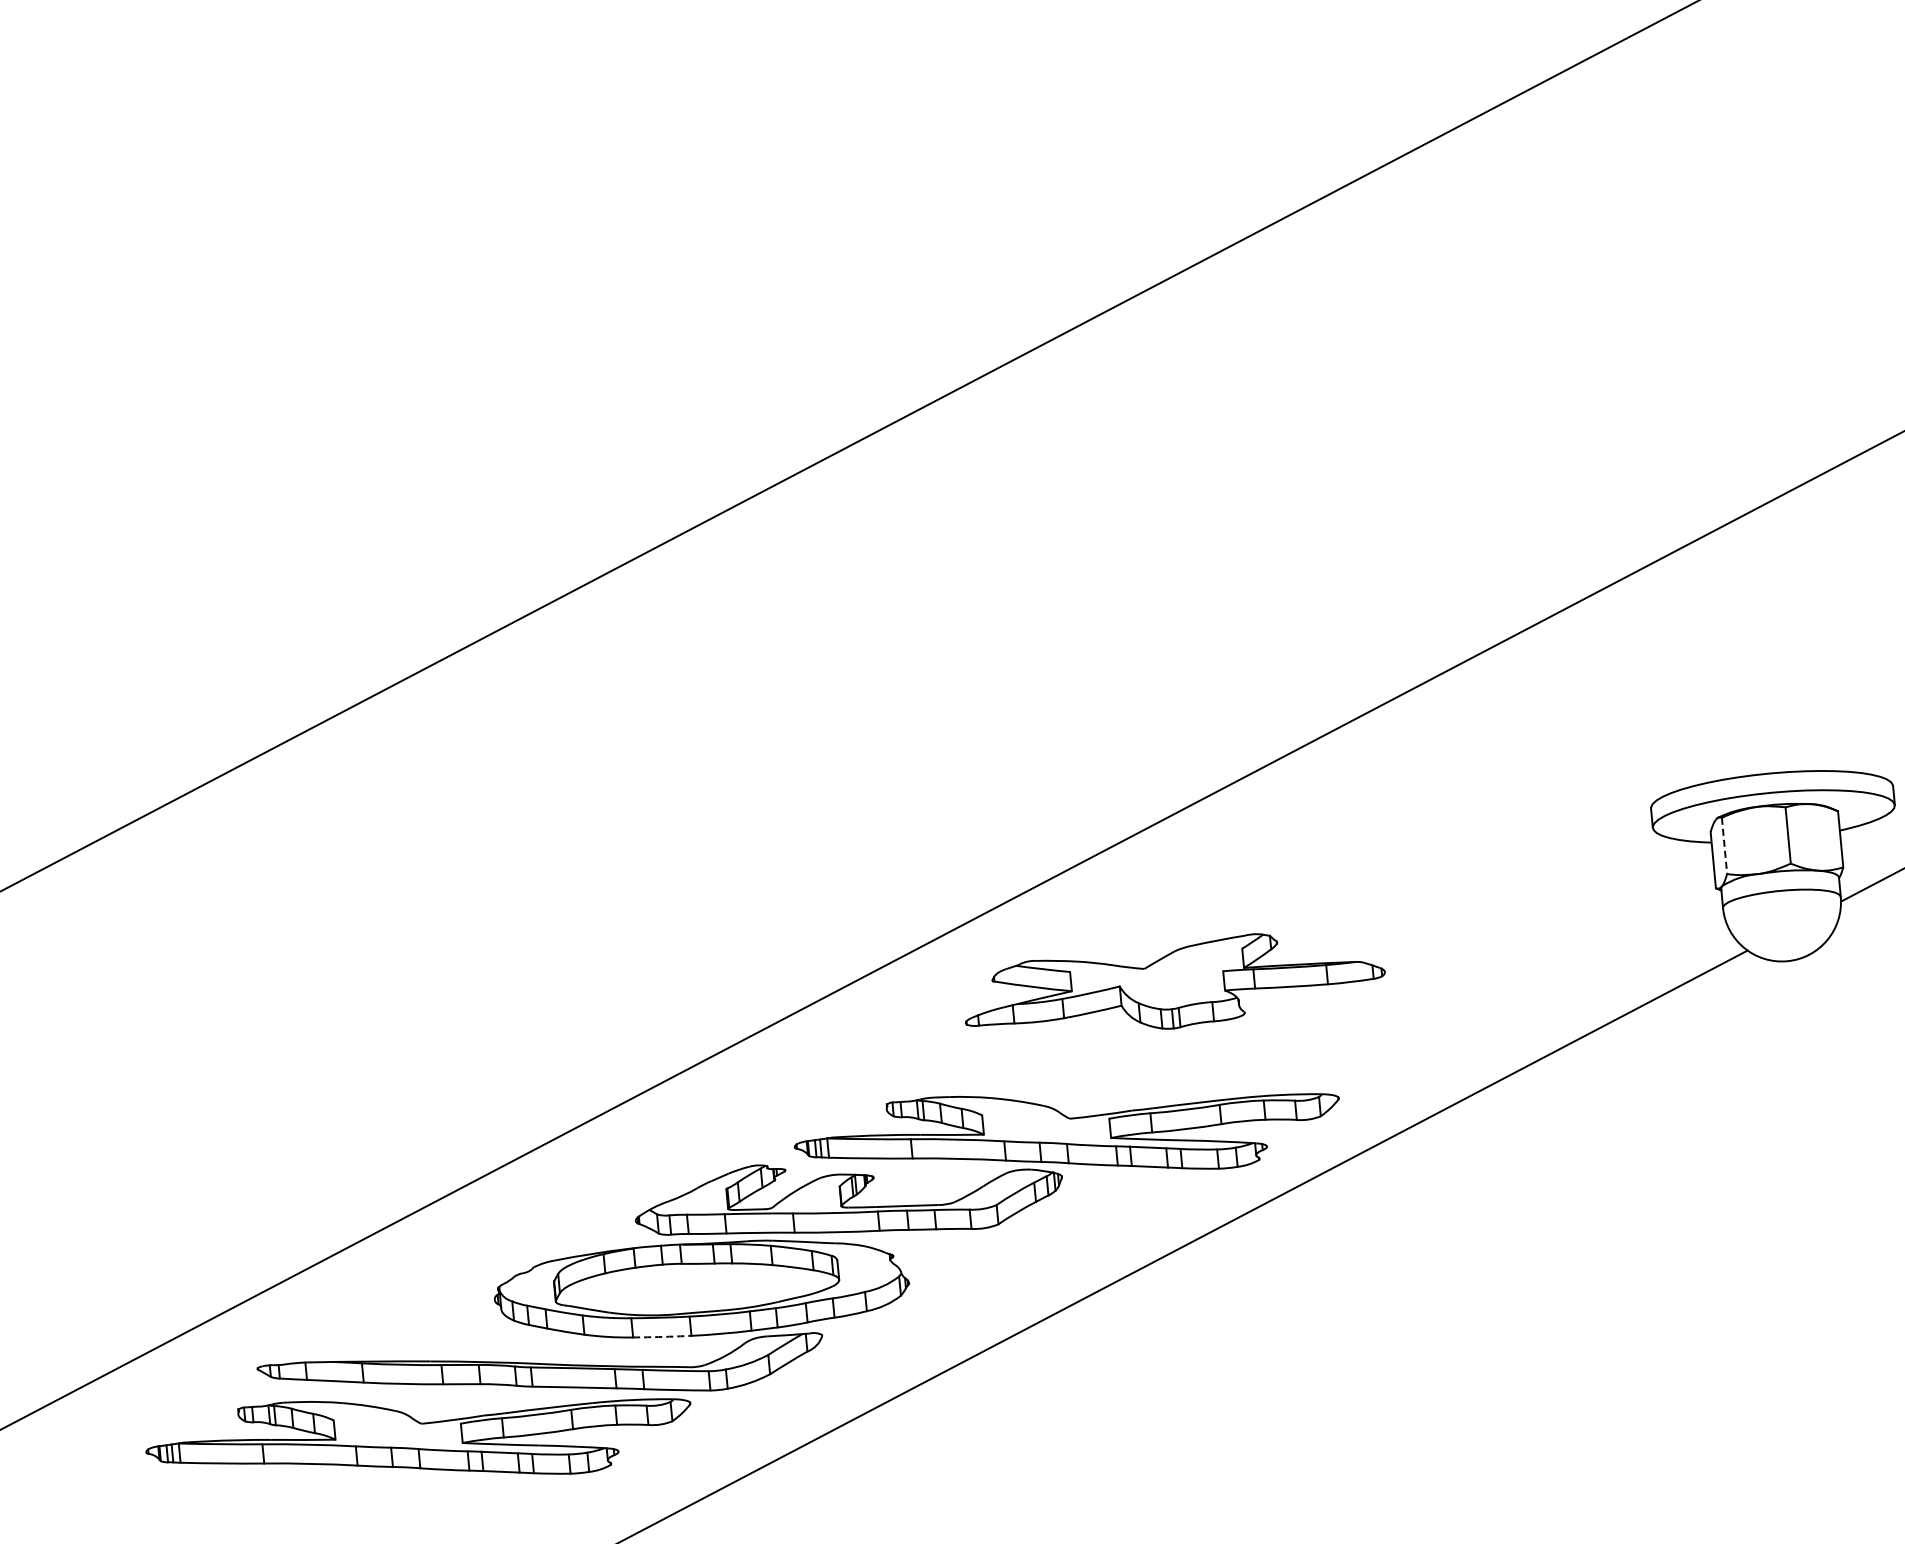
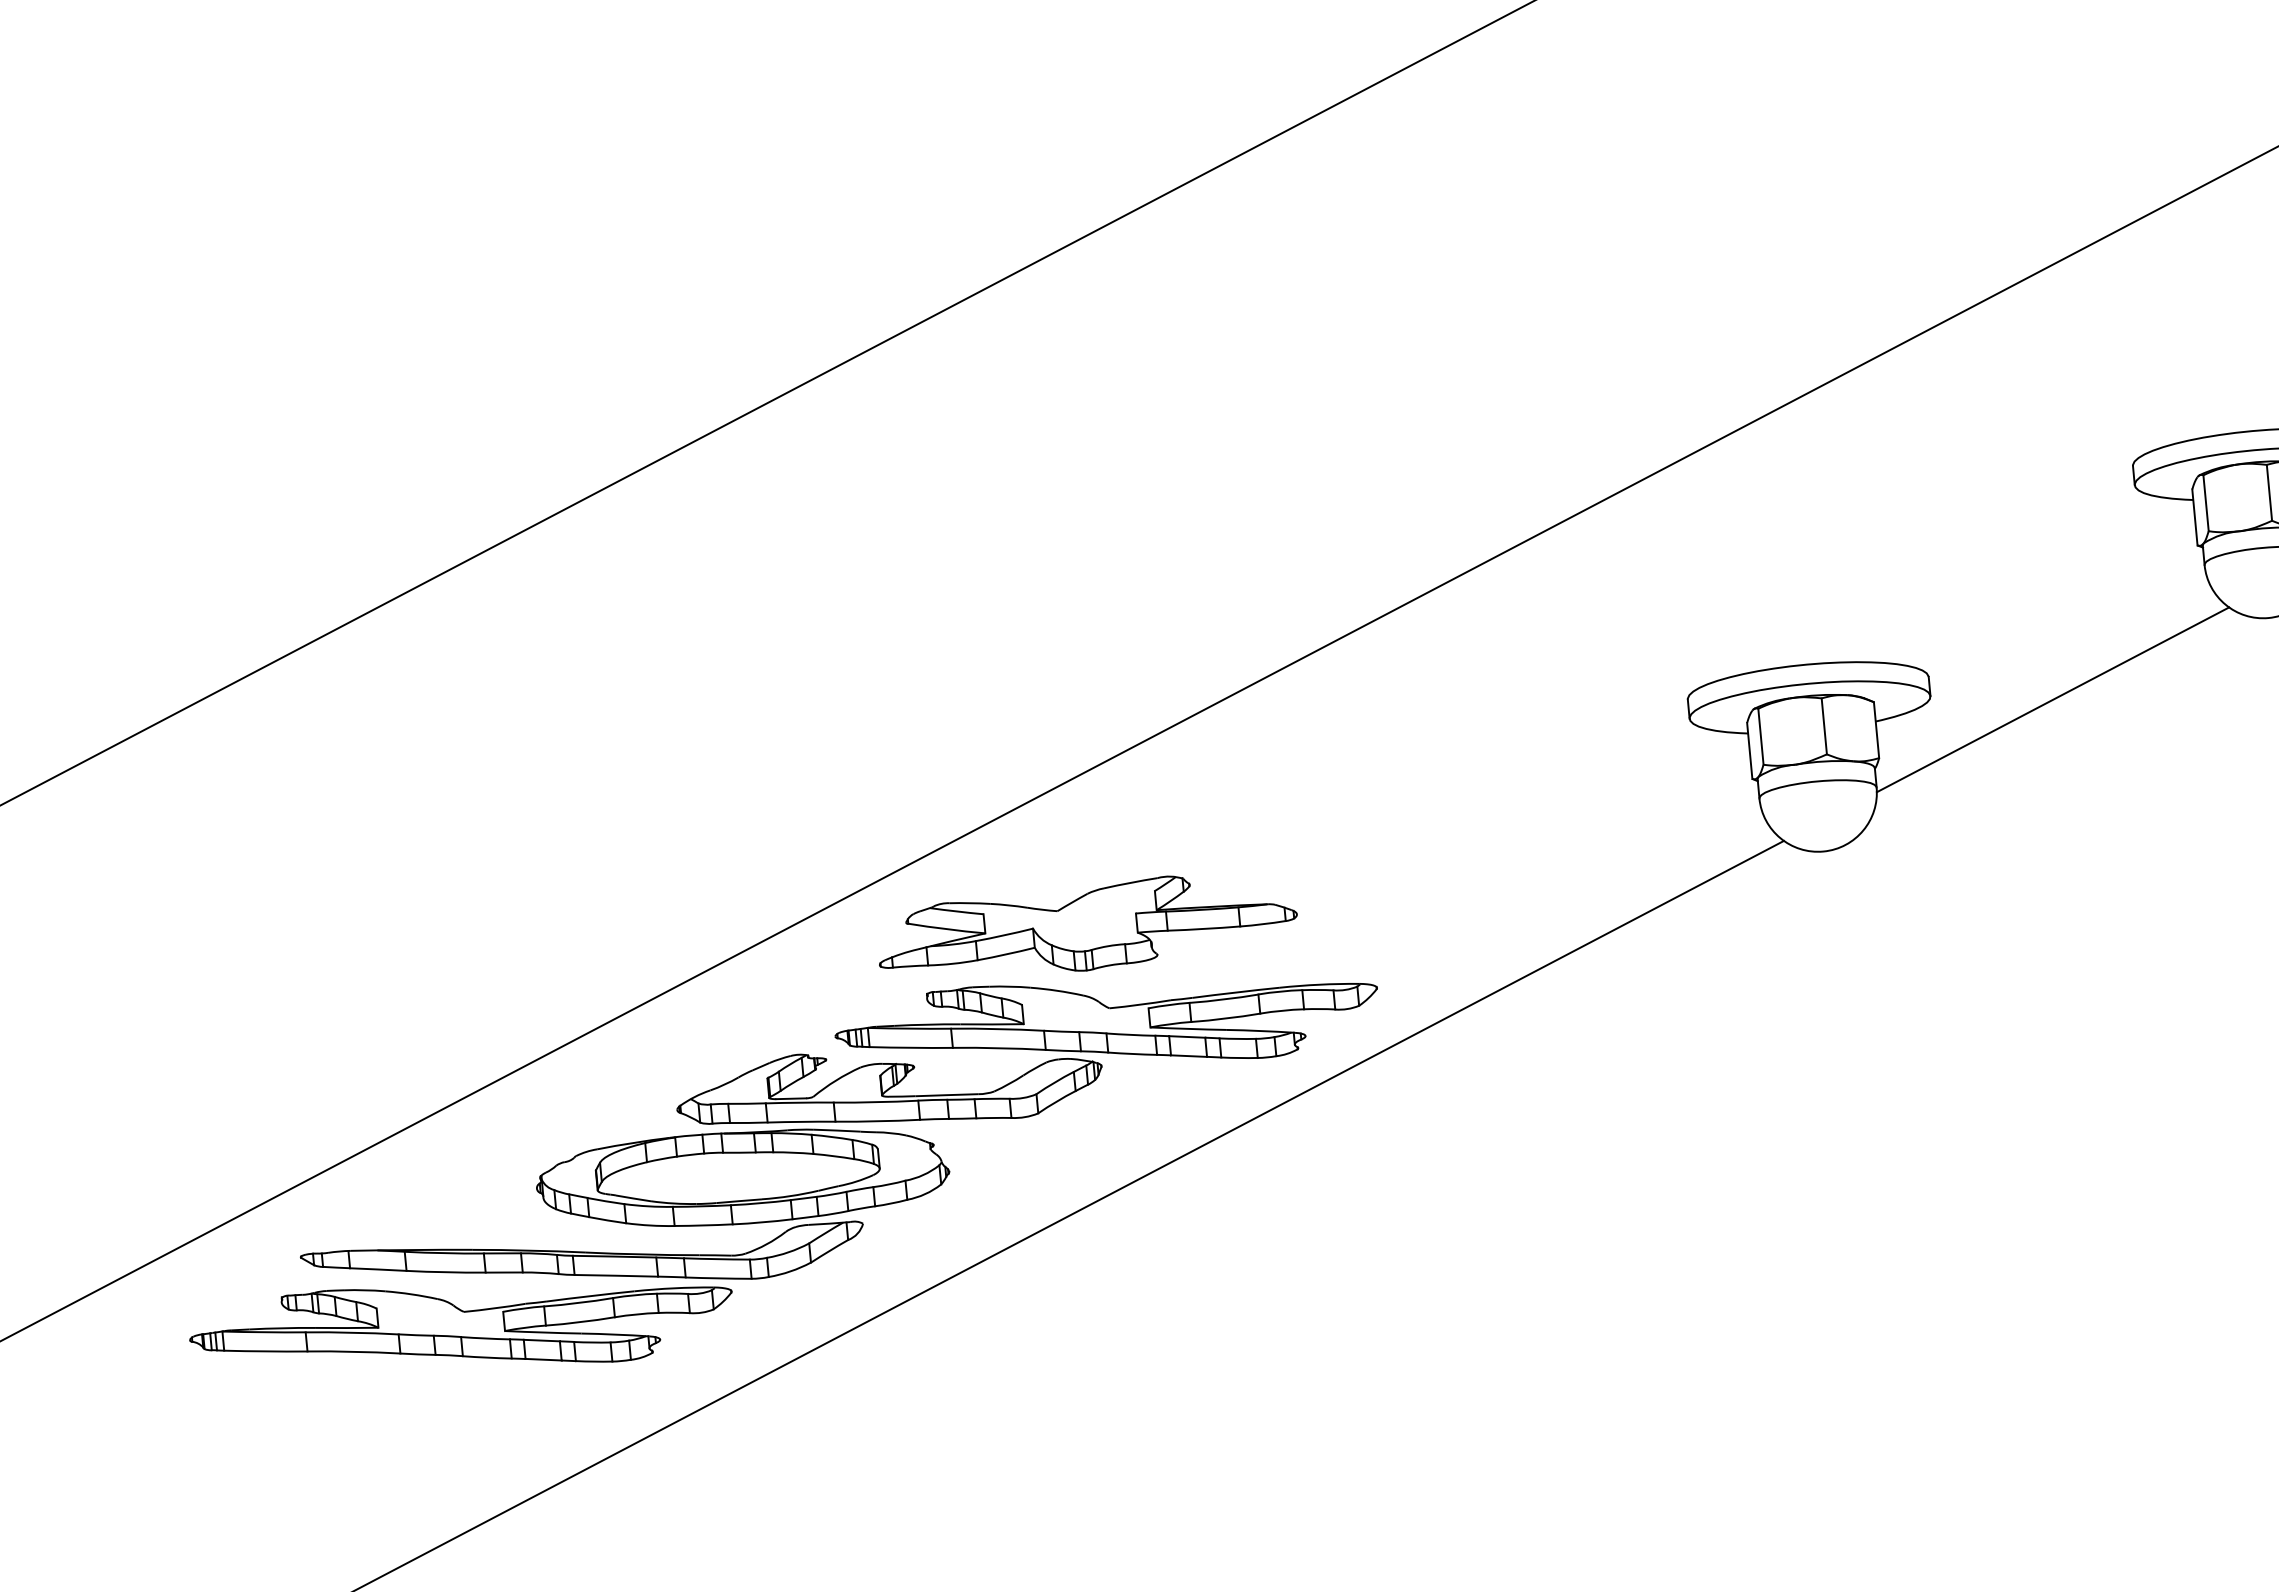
line: (1724, 846) -> (1760, 737), dashed -> solid
part: (1175, 981) -> (1088, 923), moved
arc: (662, 1336) -> (703, 1225), dashed -> solid

